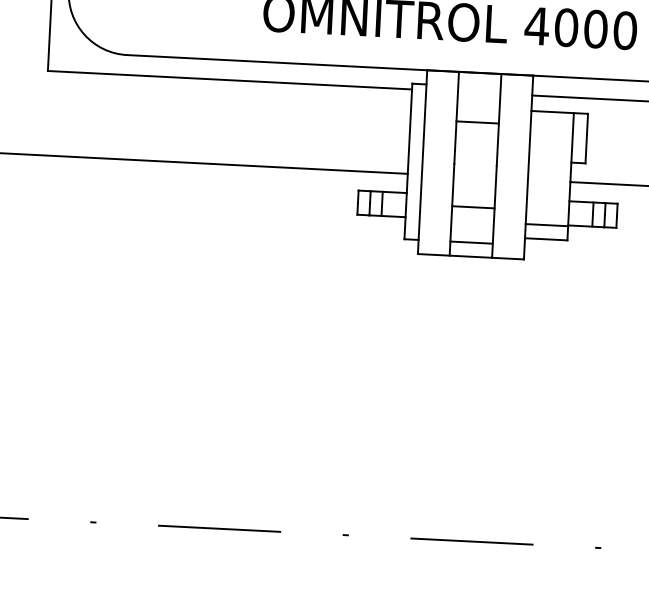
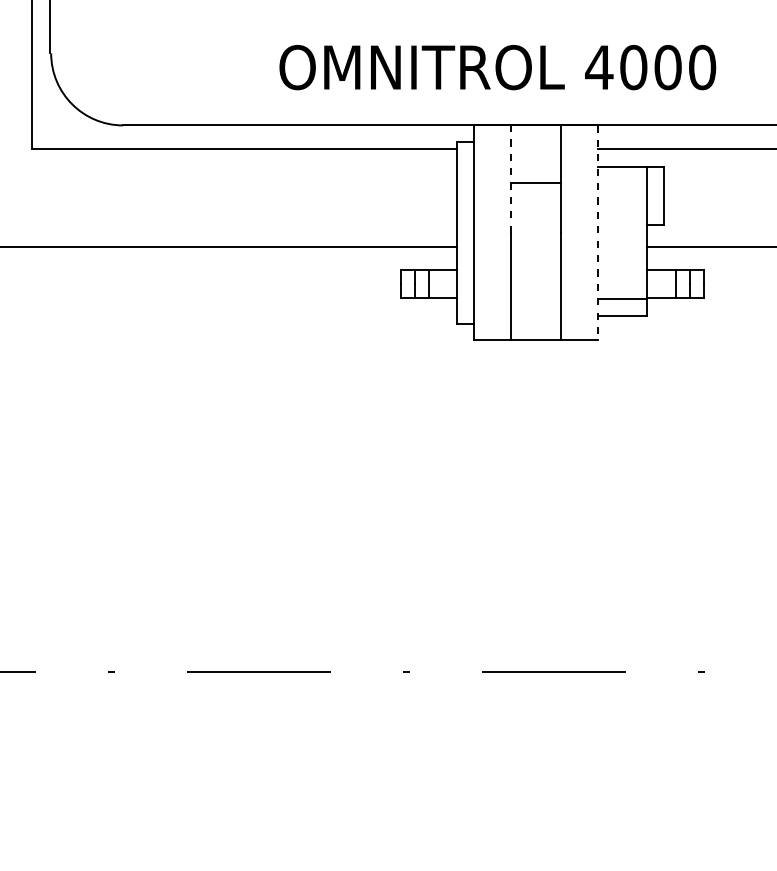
line: (456, 118) -> (510, 179), solid -> dashed
line: (528, 168) -> (597, 233), solid -> dashed
line: (473, 207) -> (535, 282), removed
line: (471, 242) -> (535, 323), removed

